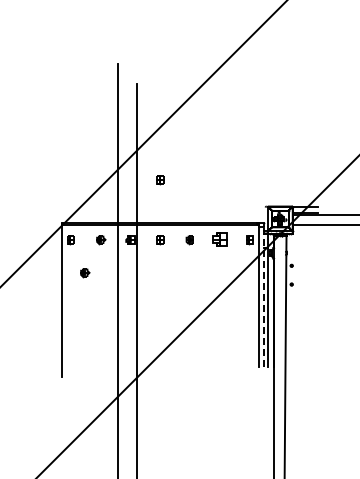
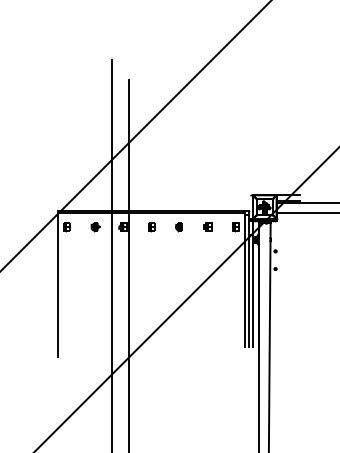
part: (160, 180) -> (151, 170), removed
part: (219, 239) -> (207, 226), size x0.62
part: (85, 273) -> (80, 258), removed
line: (263, 297) -> (248, 281), dashed -> solid

